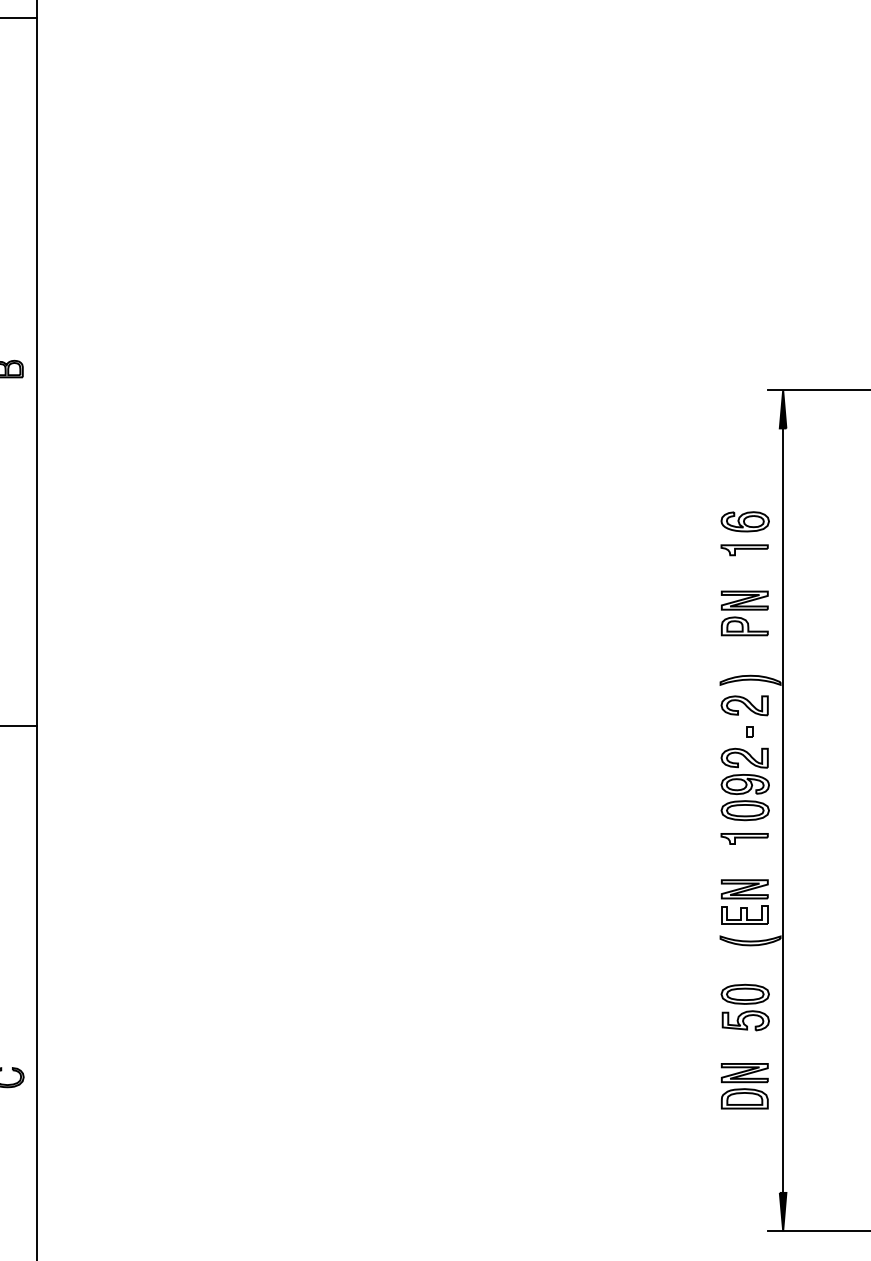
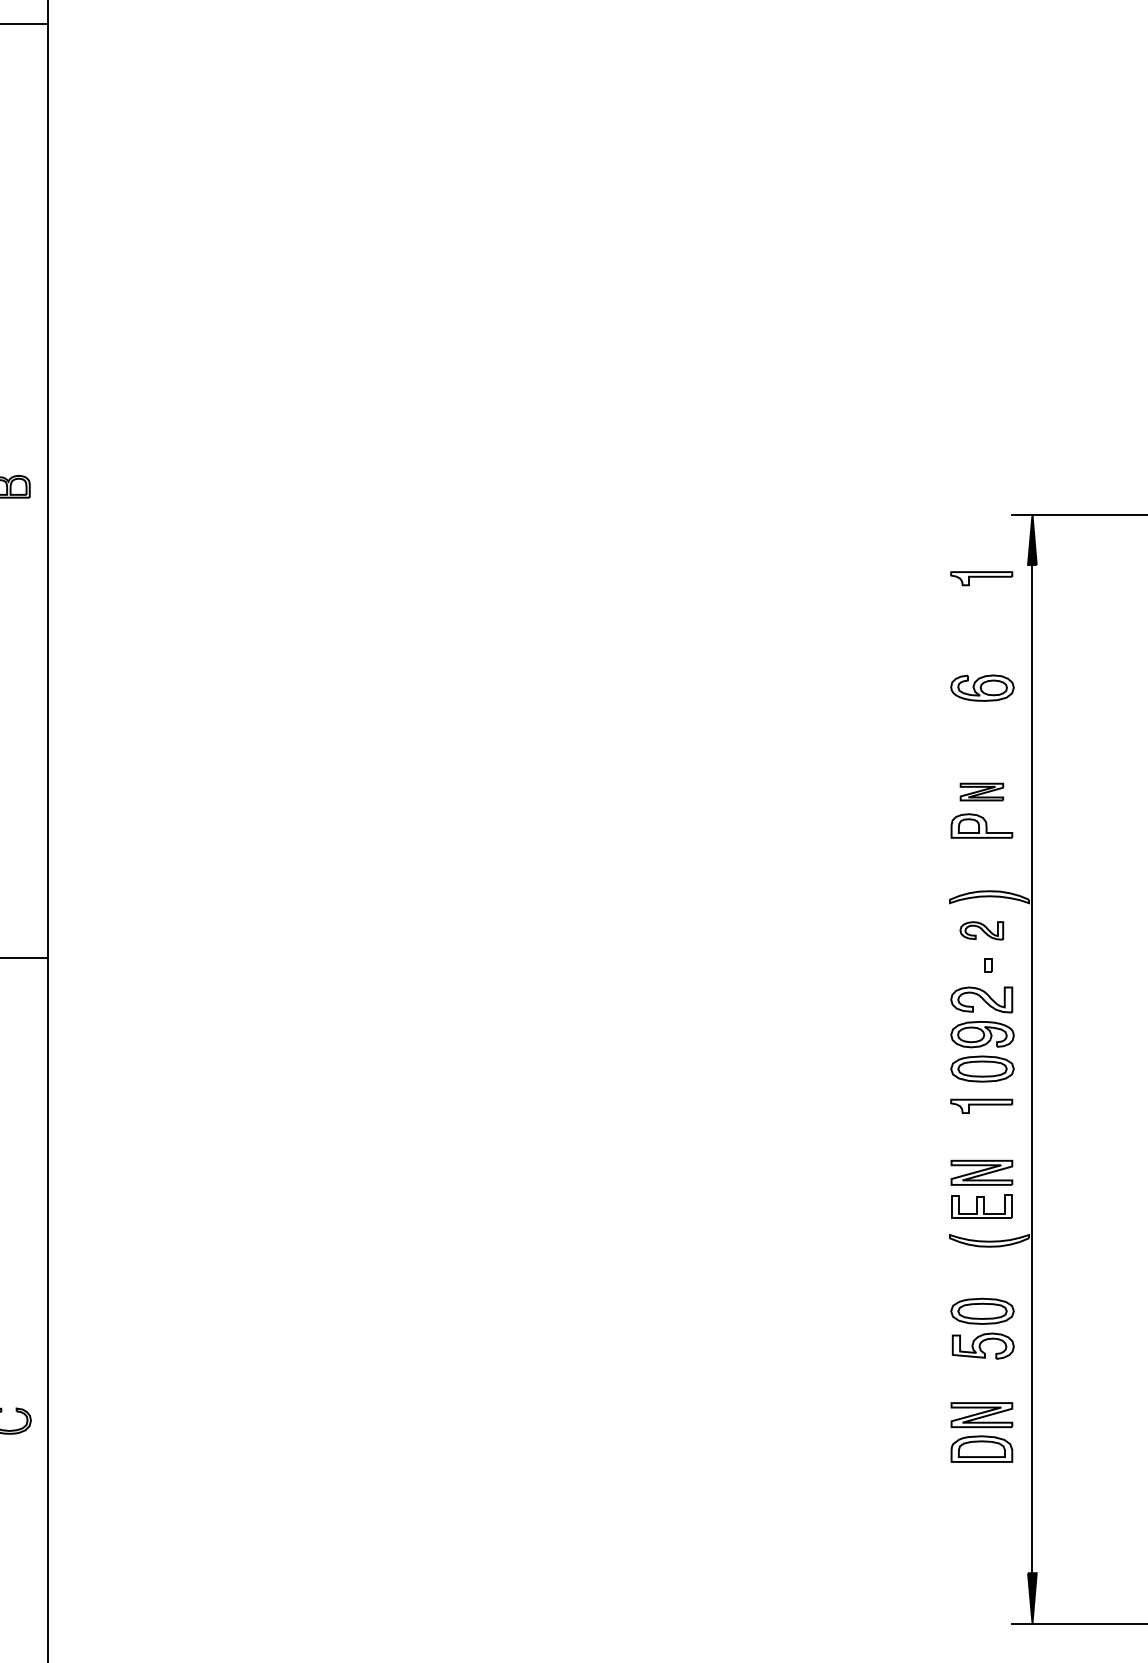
part: (744, 550) -> (981, 578), moved
part: (744, 600) -> (981, 791), size x0.7
part: (744, 705) -> (981, 930), size x0.7

